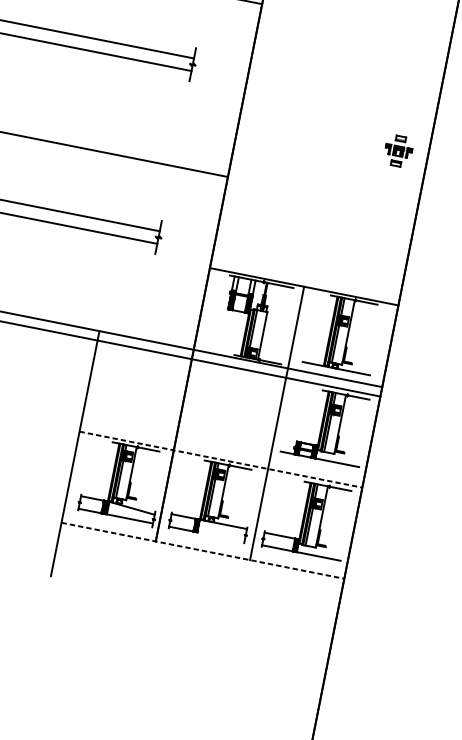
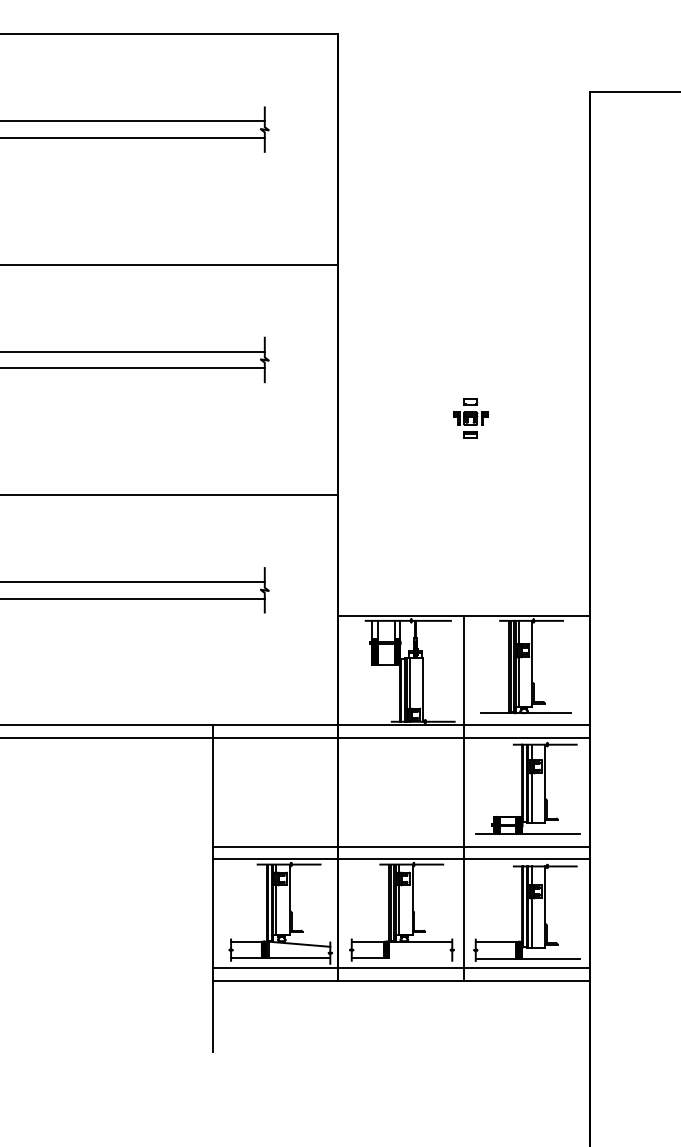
part: (398, 151) -> (470, 418), moved
line: (222, 449) -> (400, 846), added
line: (221, 459) -> (401, 859), dashed -> solid
line: (204, 541) -> (400, 968), added
line: (203, 550) -> (401, 980), dashed -> solid

